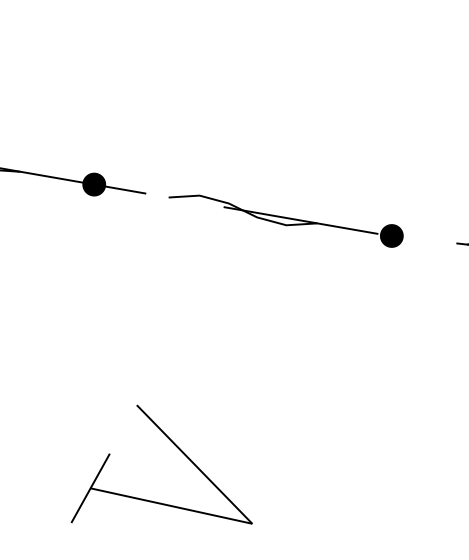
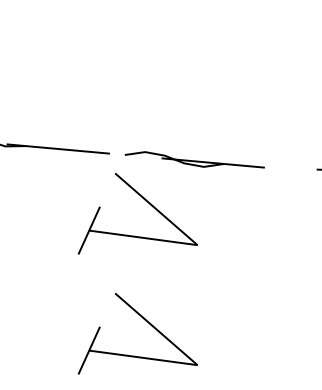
fill: (94, 184) -> (75, 150), removed
fill: (391, 236) -> (273, 168), removed
part: (194, 270) -> (145, 201), added

